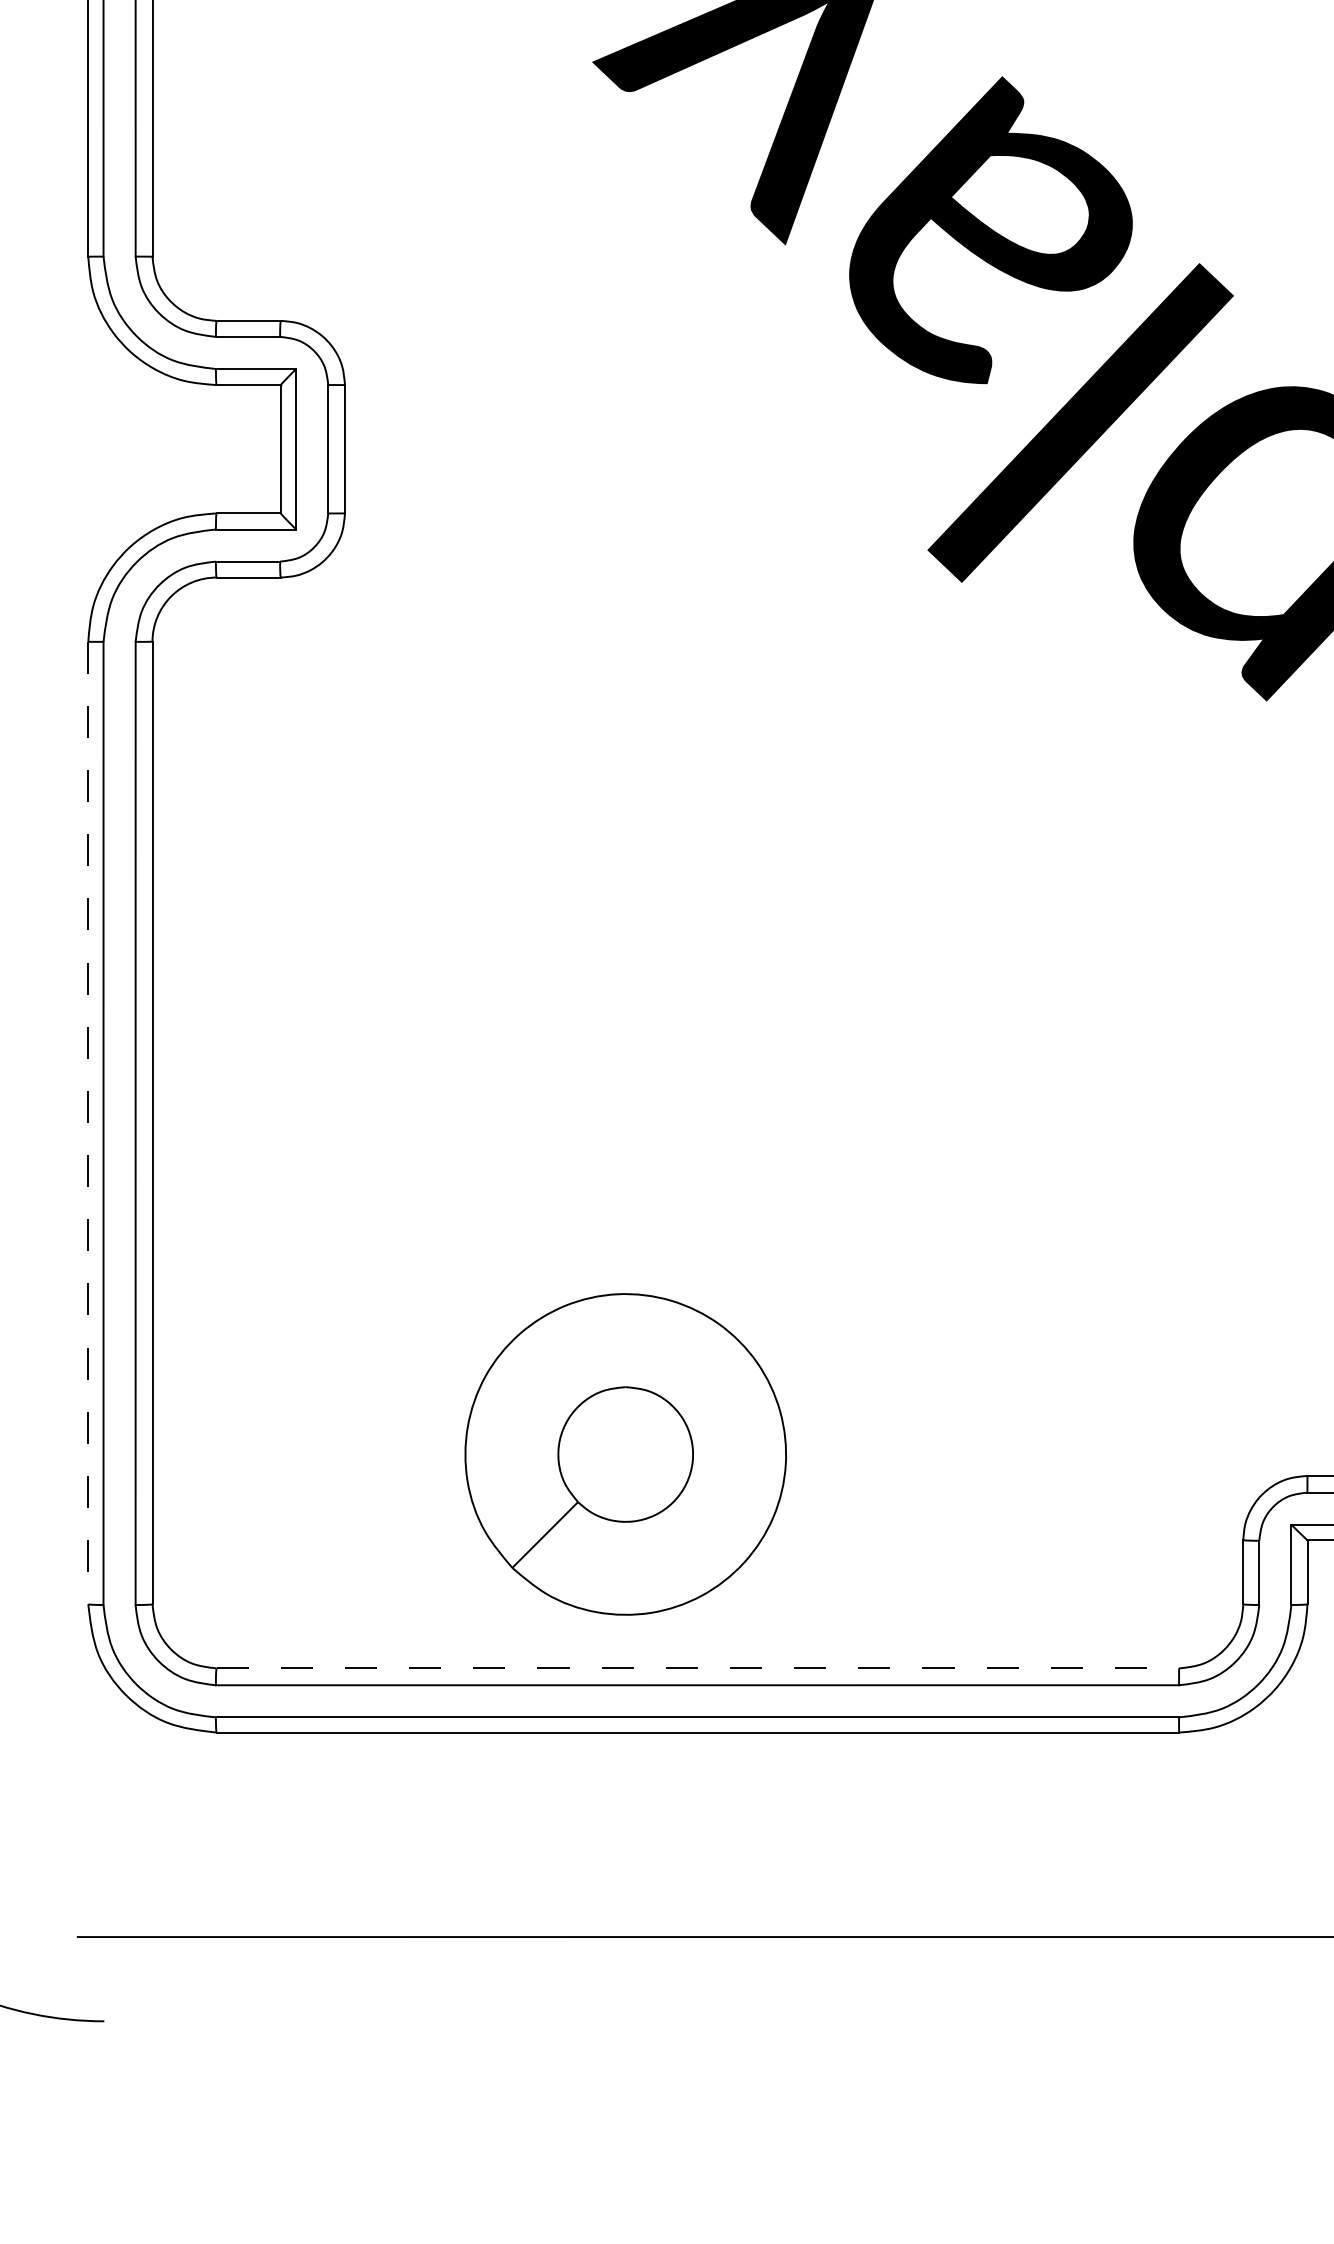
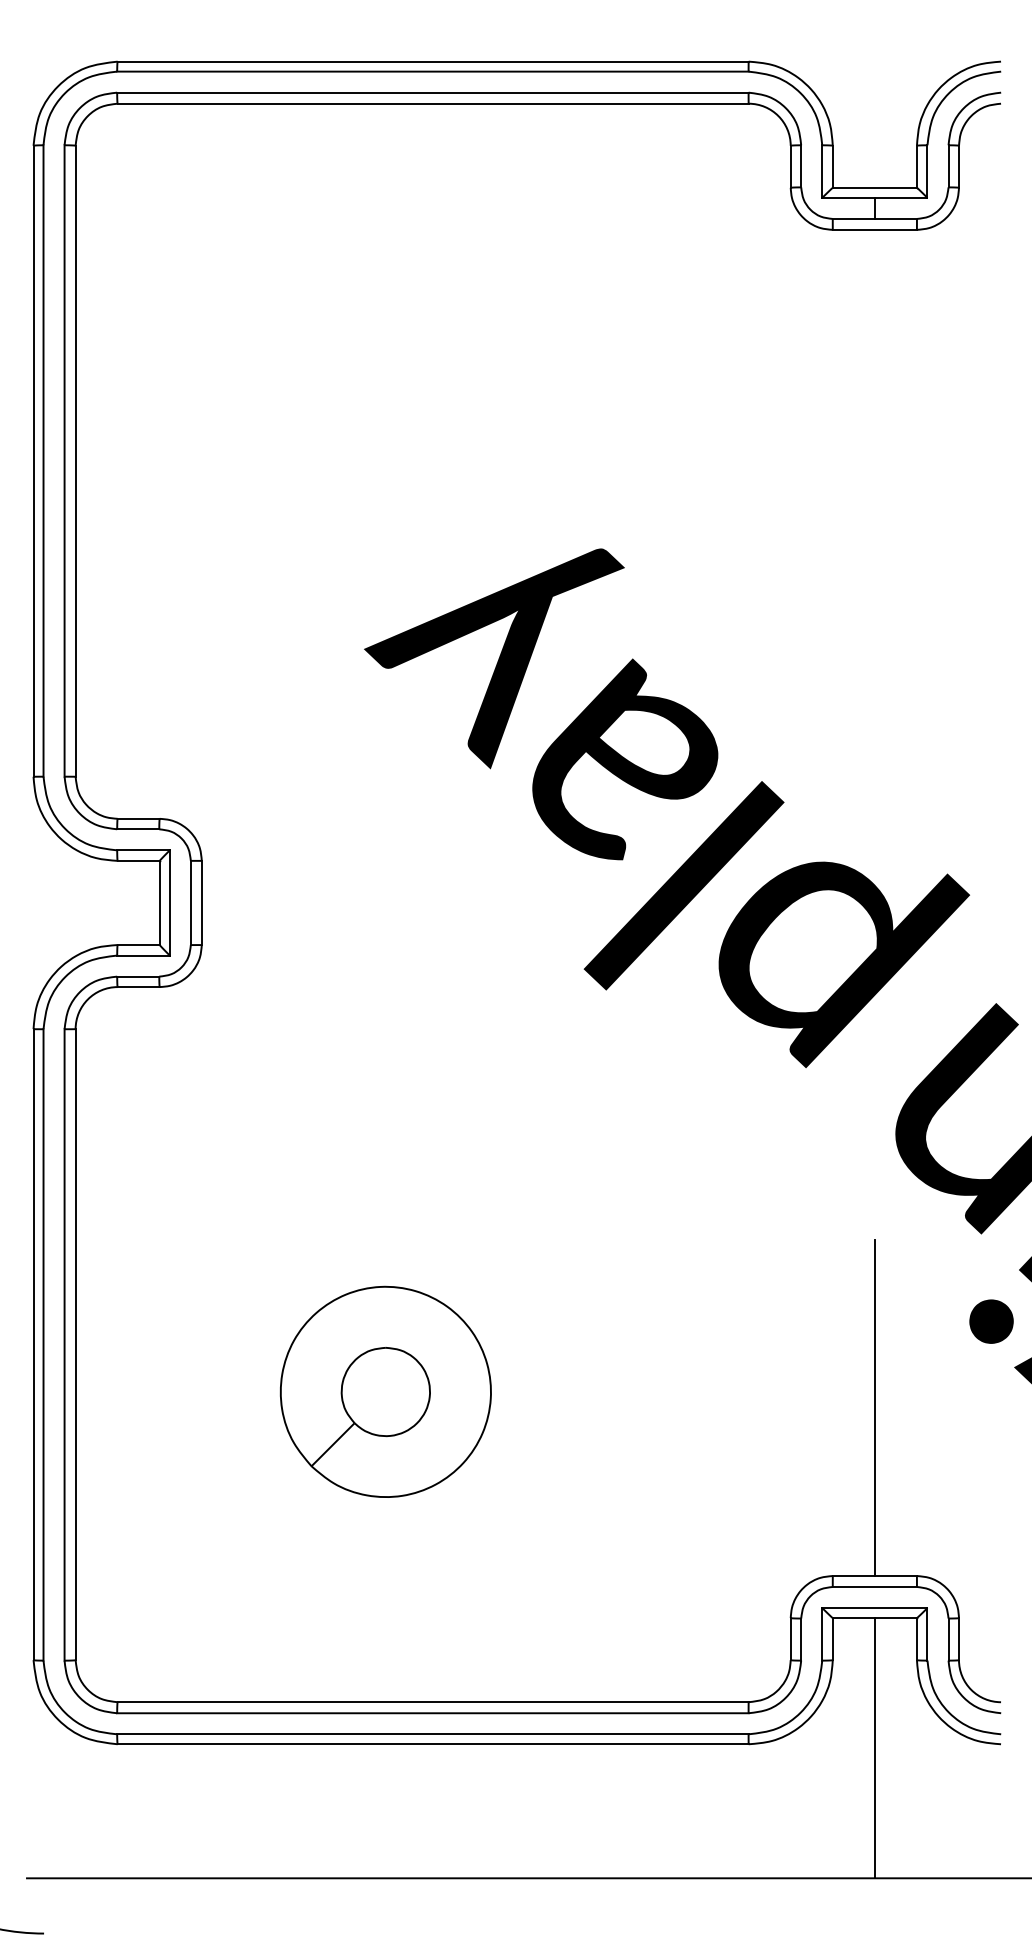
line: (88, 1124) -> (33, 1345), dashed -> solid
part: (625, 1453) -> (385, 1391), moved
line: (698, 1668) -> (433, 1702), dashed -> solid

